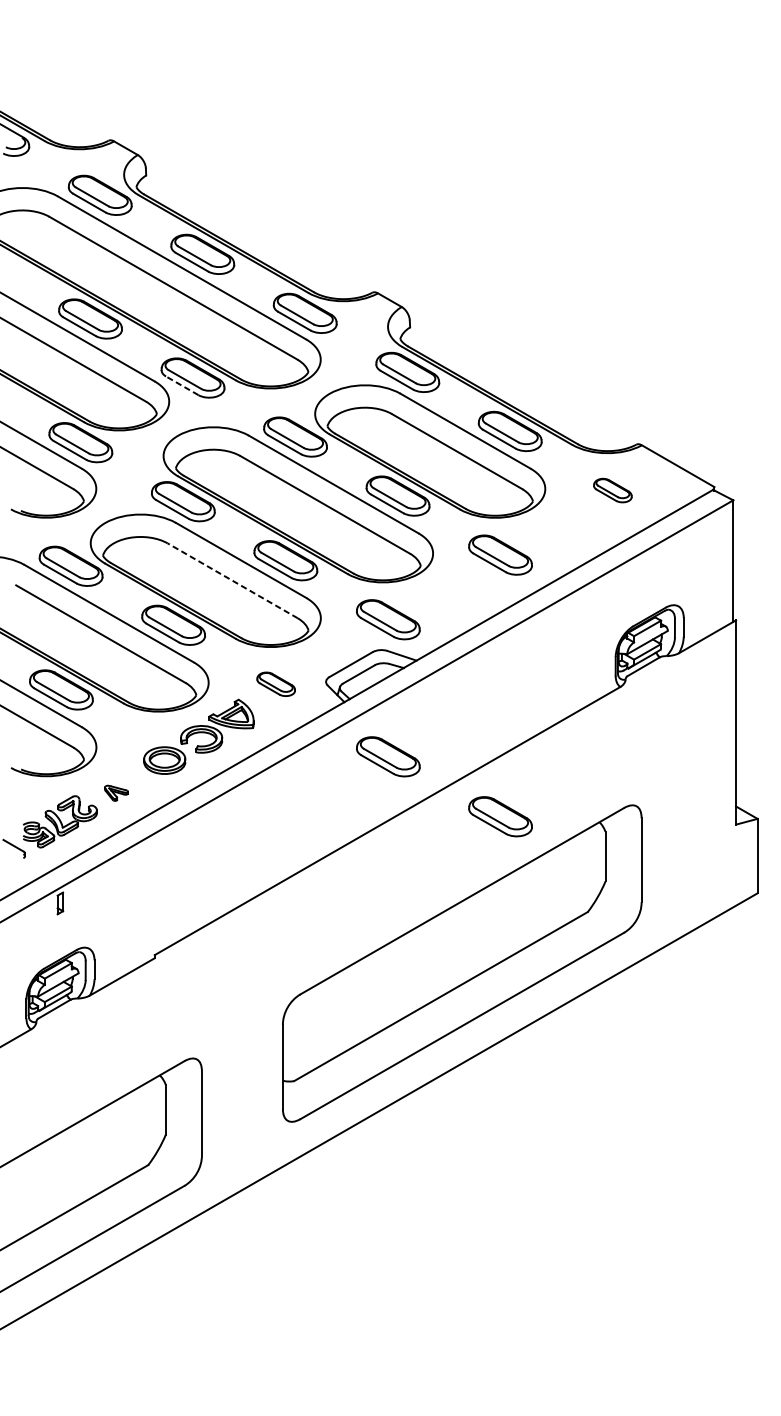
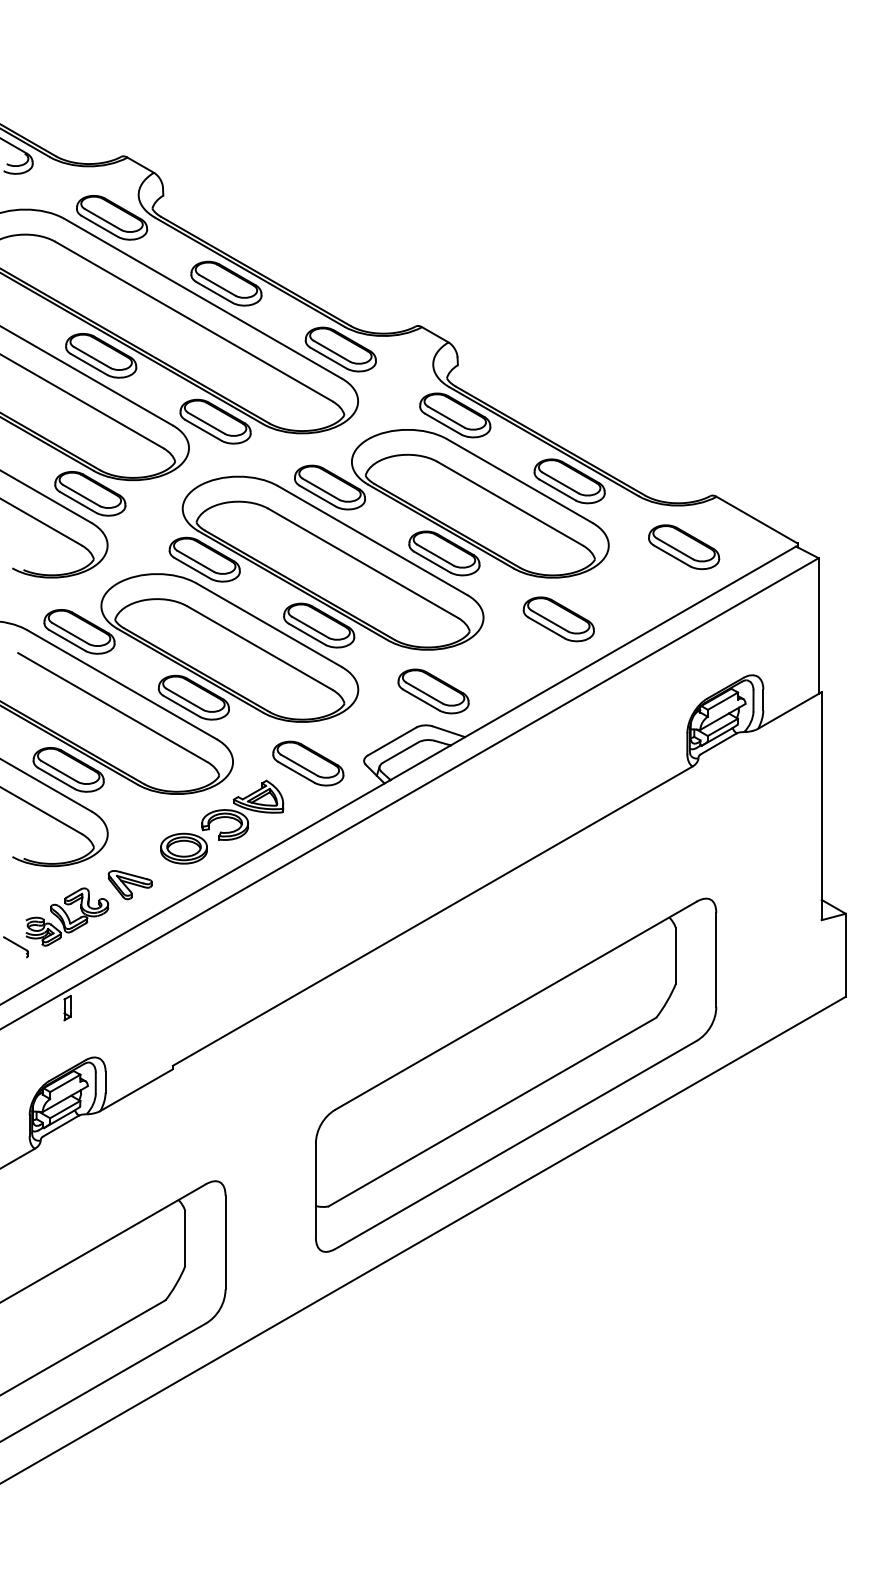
line: (182, 385) -> (203, 430), dashed -> solid
part: (613, 490) -> (684, 547), size x1.67
line: (232, 581) -> (259, 648), dashed -> solid
part: (276, 684) -> (308, 763), size x1.67
part: (388, 756) -> (433, 844), removed
part: (115, 793) -> (129, 885), size x1.67
part: (500, 816) -> (558, 911), removed

